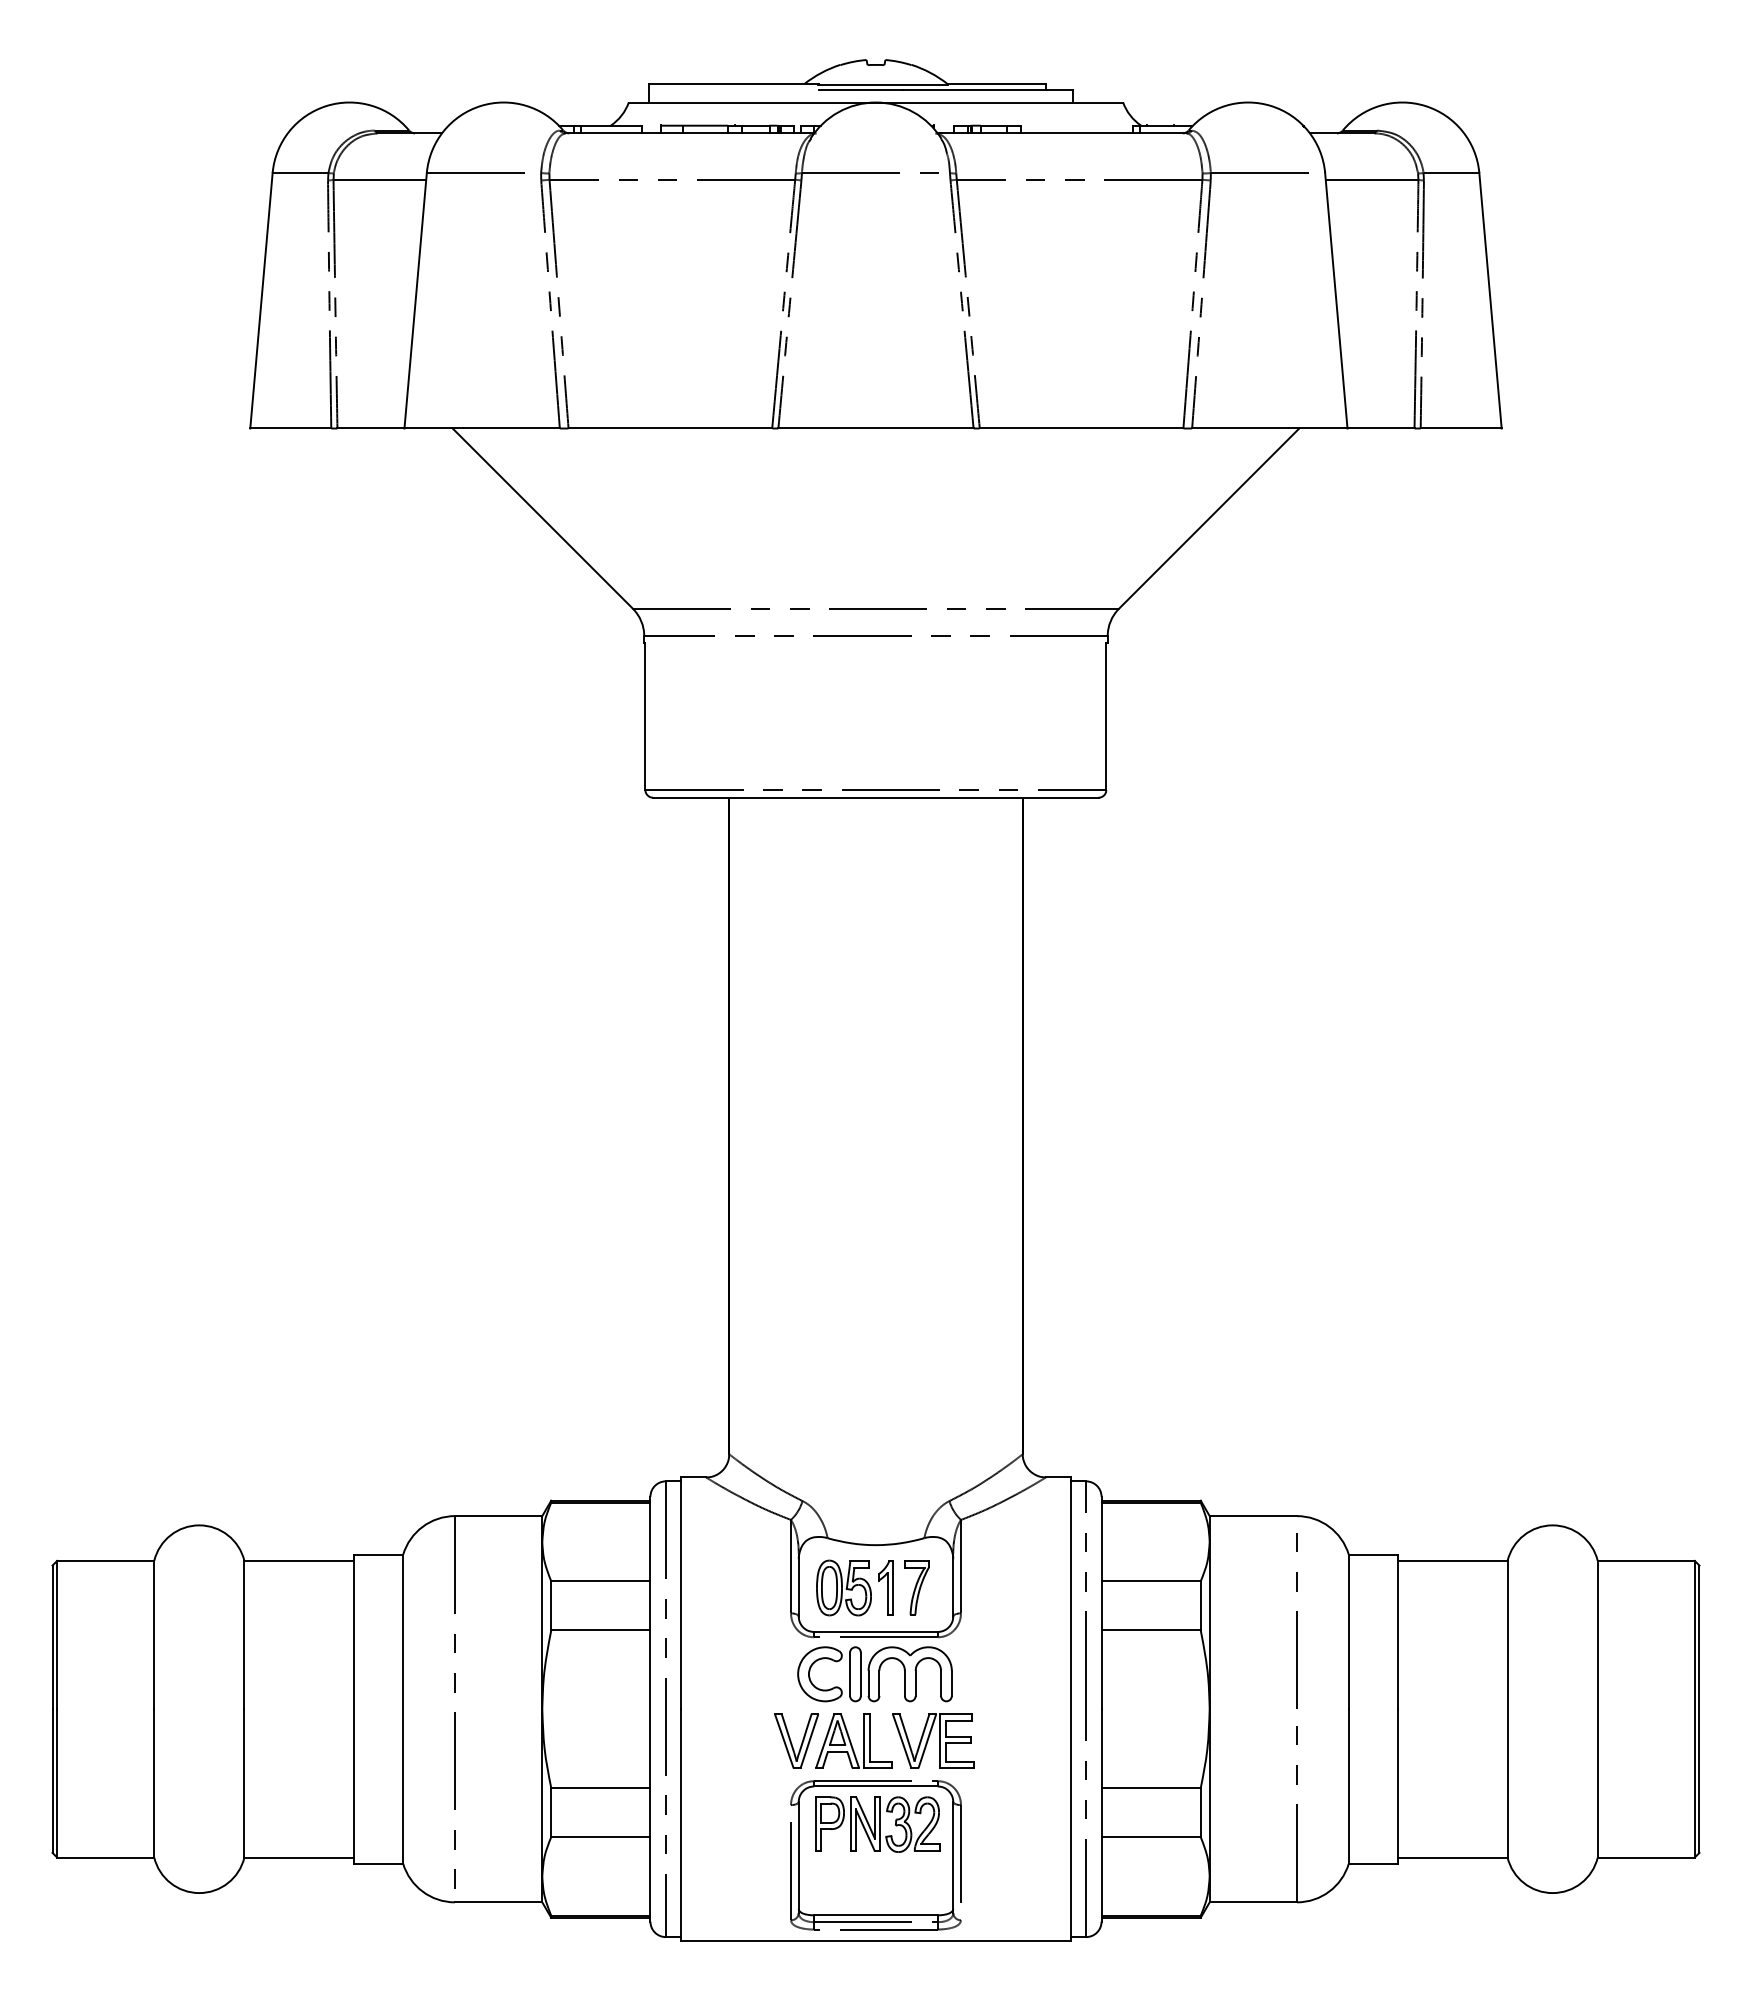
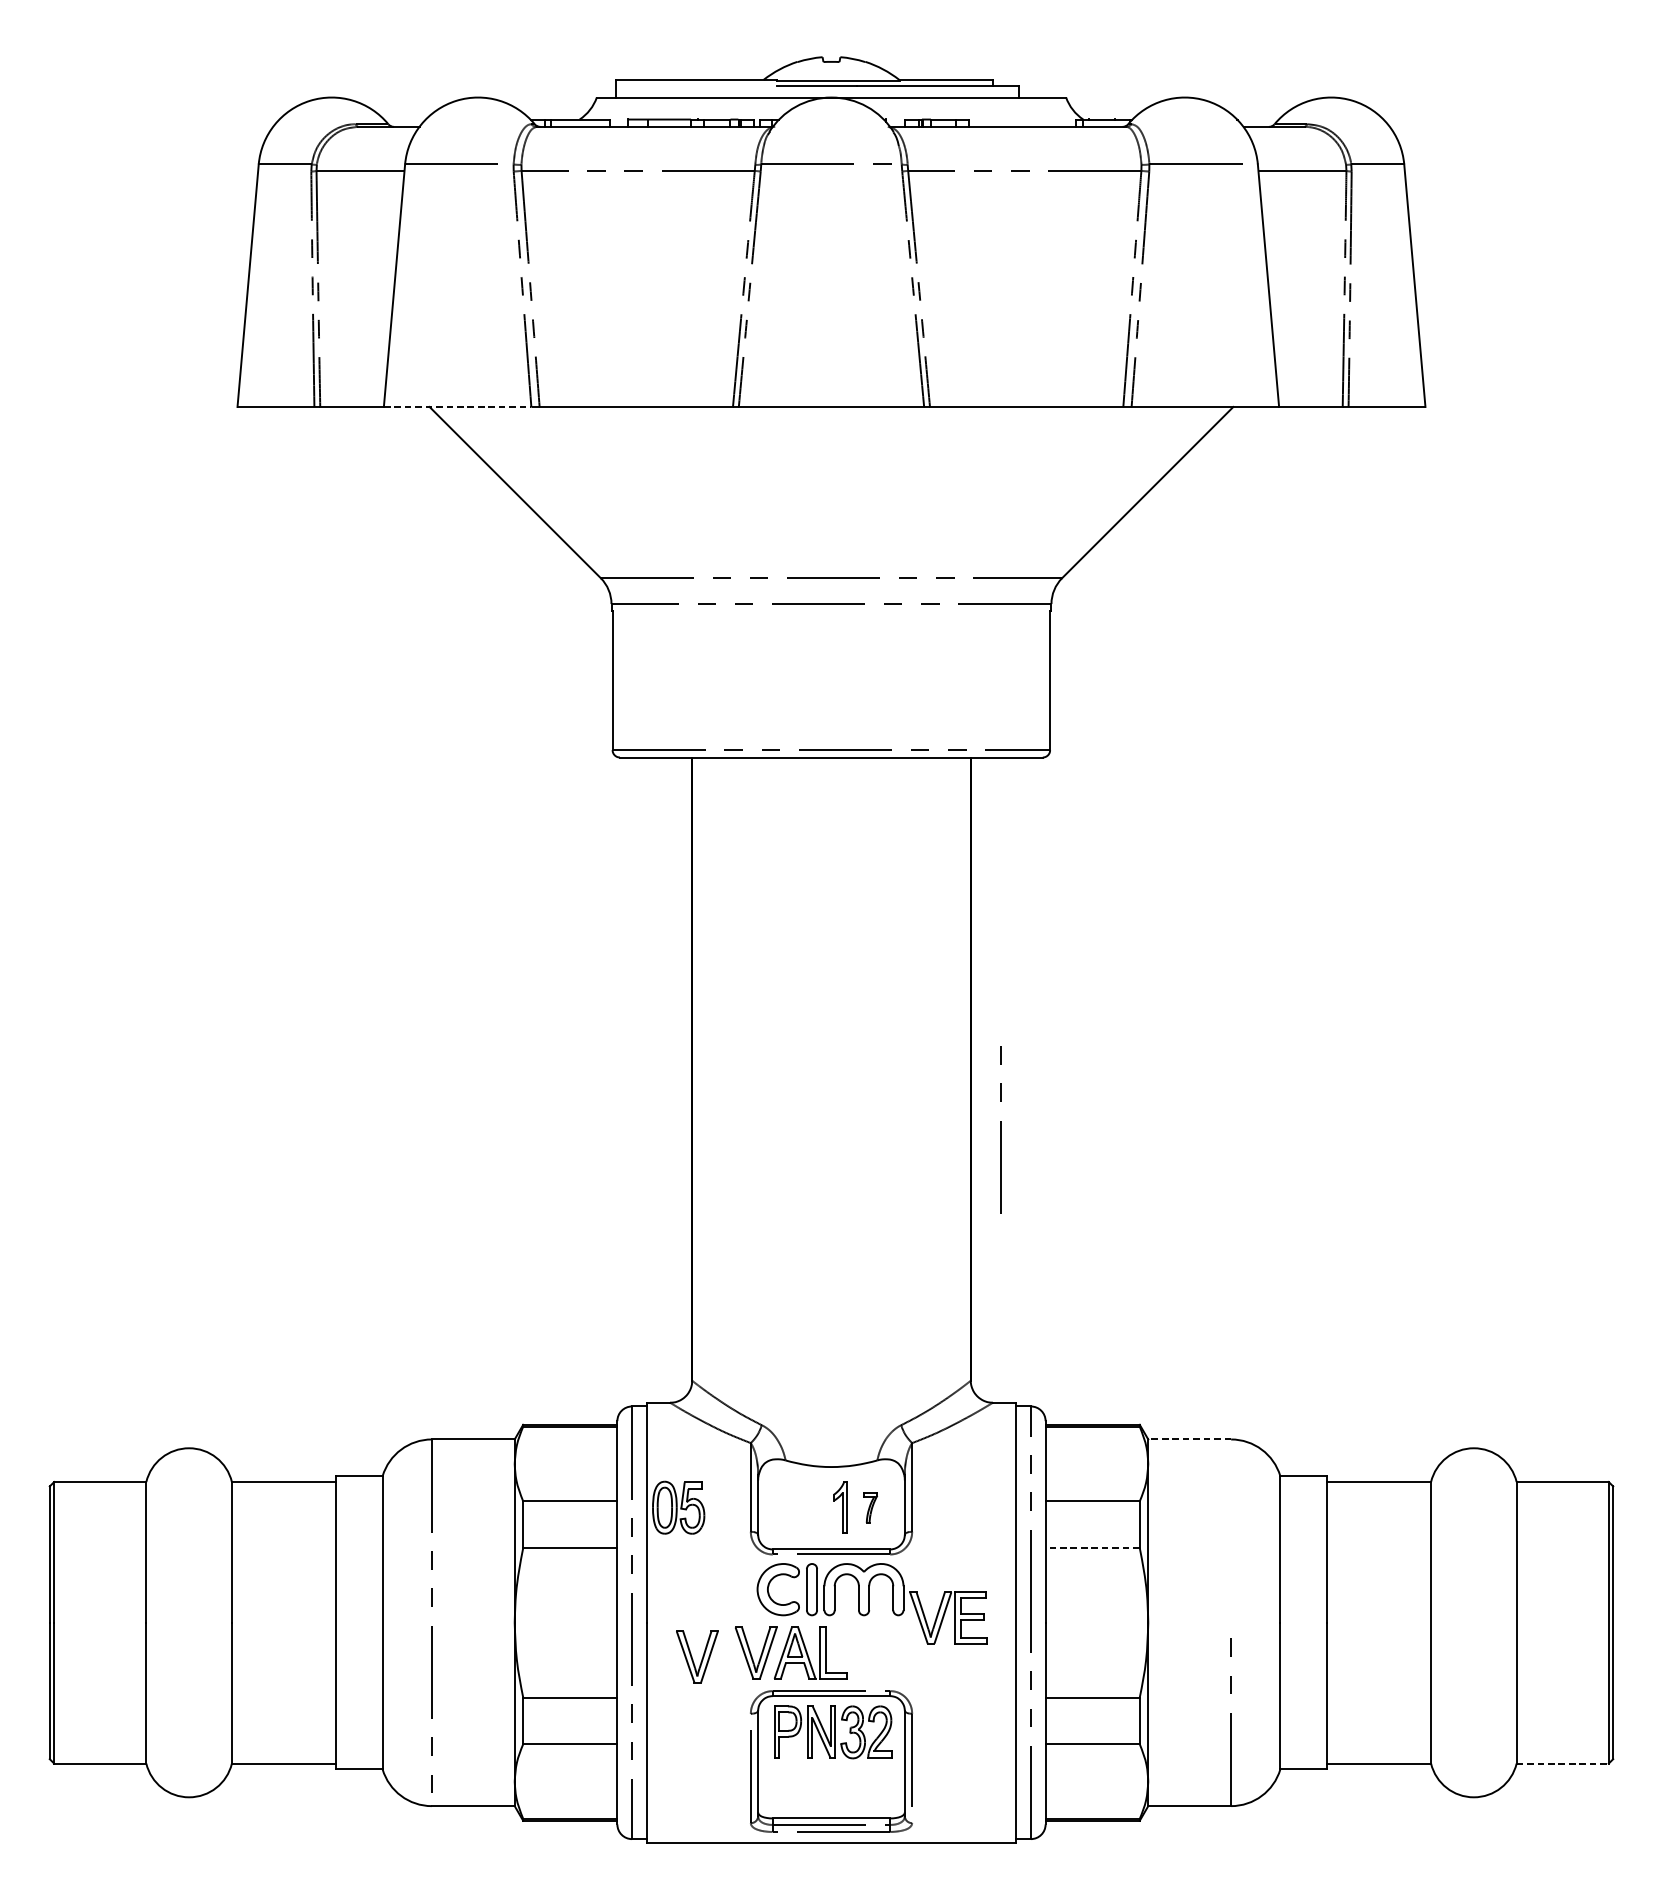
line: (482, 428) -> (457, 407), solid -> dashed
line: (1253, 1516) -> (1189, 1439), solid -> dashed
part: (843, 1587) -> (678, 1507), moved
part: (916, 1587) -> (869, 1507), size x0.6
line: (1296, 1620) -> (1000, 1129), moved
line: (1151, 1630) -> (1093, 1548), solid -> dashed
part: (933, 1740) -> (948, 1617), moved
part: (734, 1744) -> (697, 1656), added
line: (1646, 1857) -> (1562, 1763), solid -> dashed

